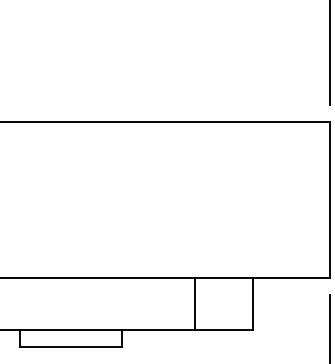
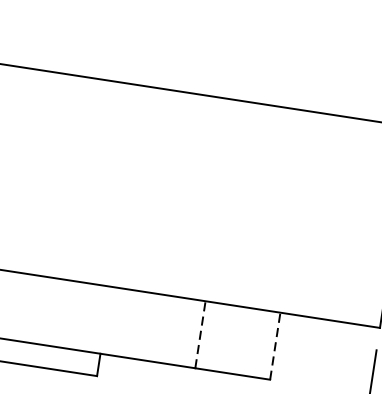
line: (195, 303) -> (200, 334), solid -> dashed
line: (253, 303) -> (275, 345), solid -> dashed

